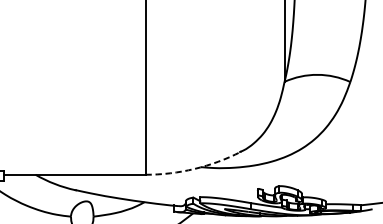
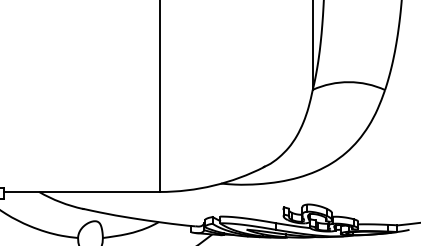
arc: (194, 168) -> (213, 185), dashed -> solid

